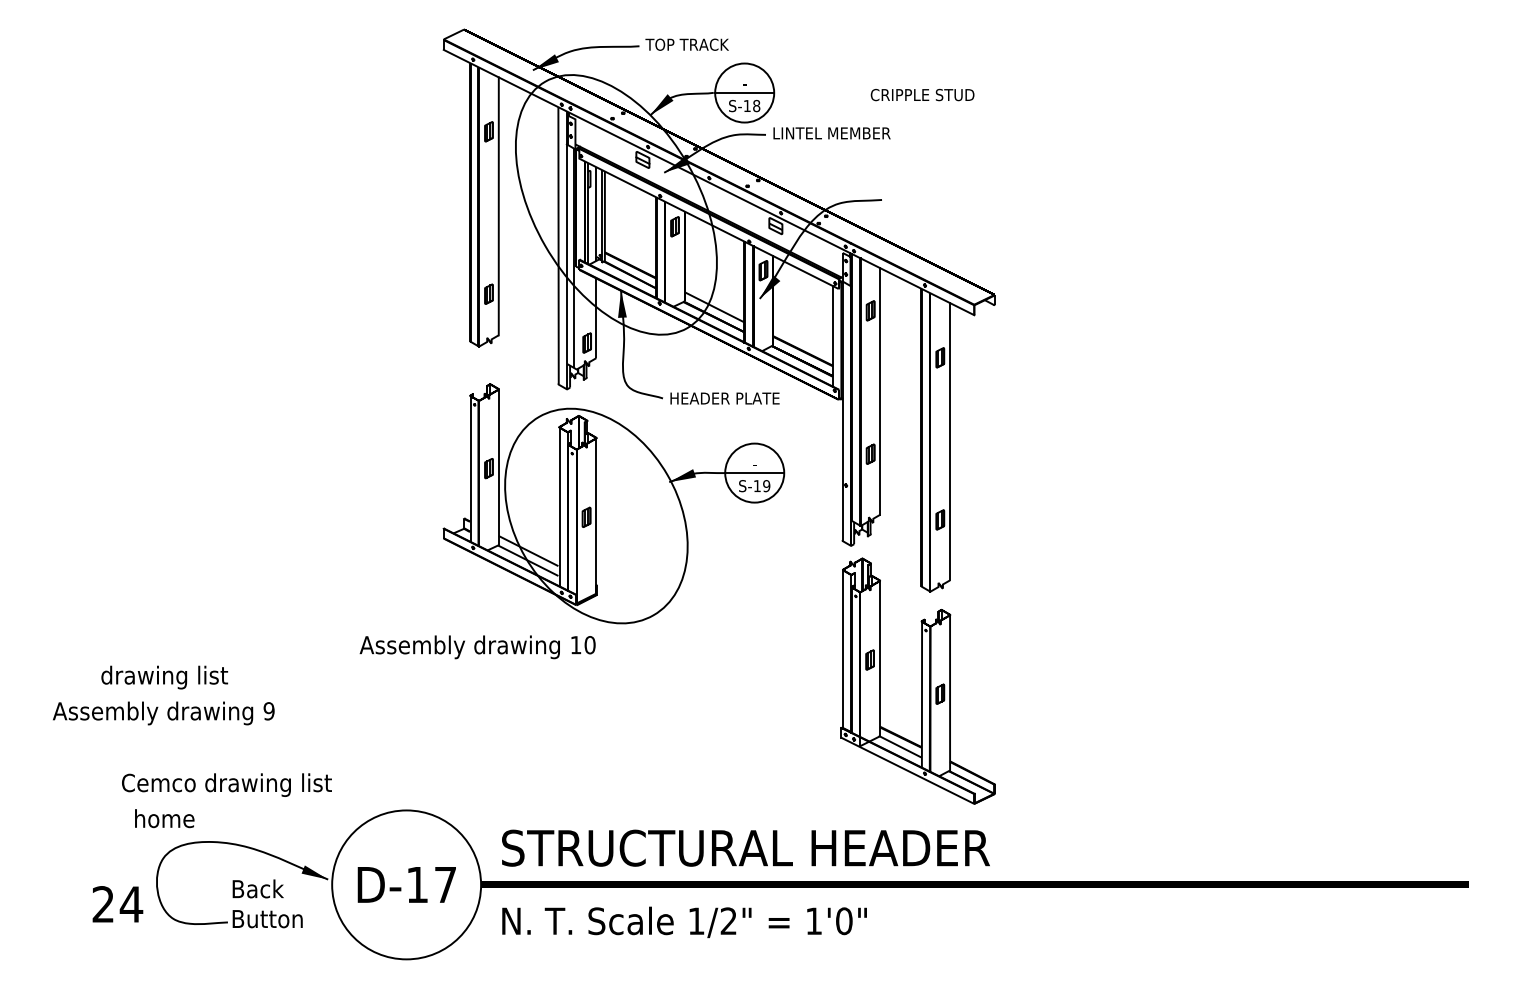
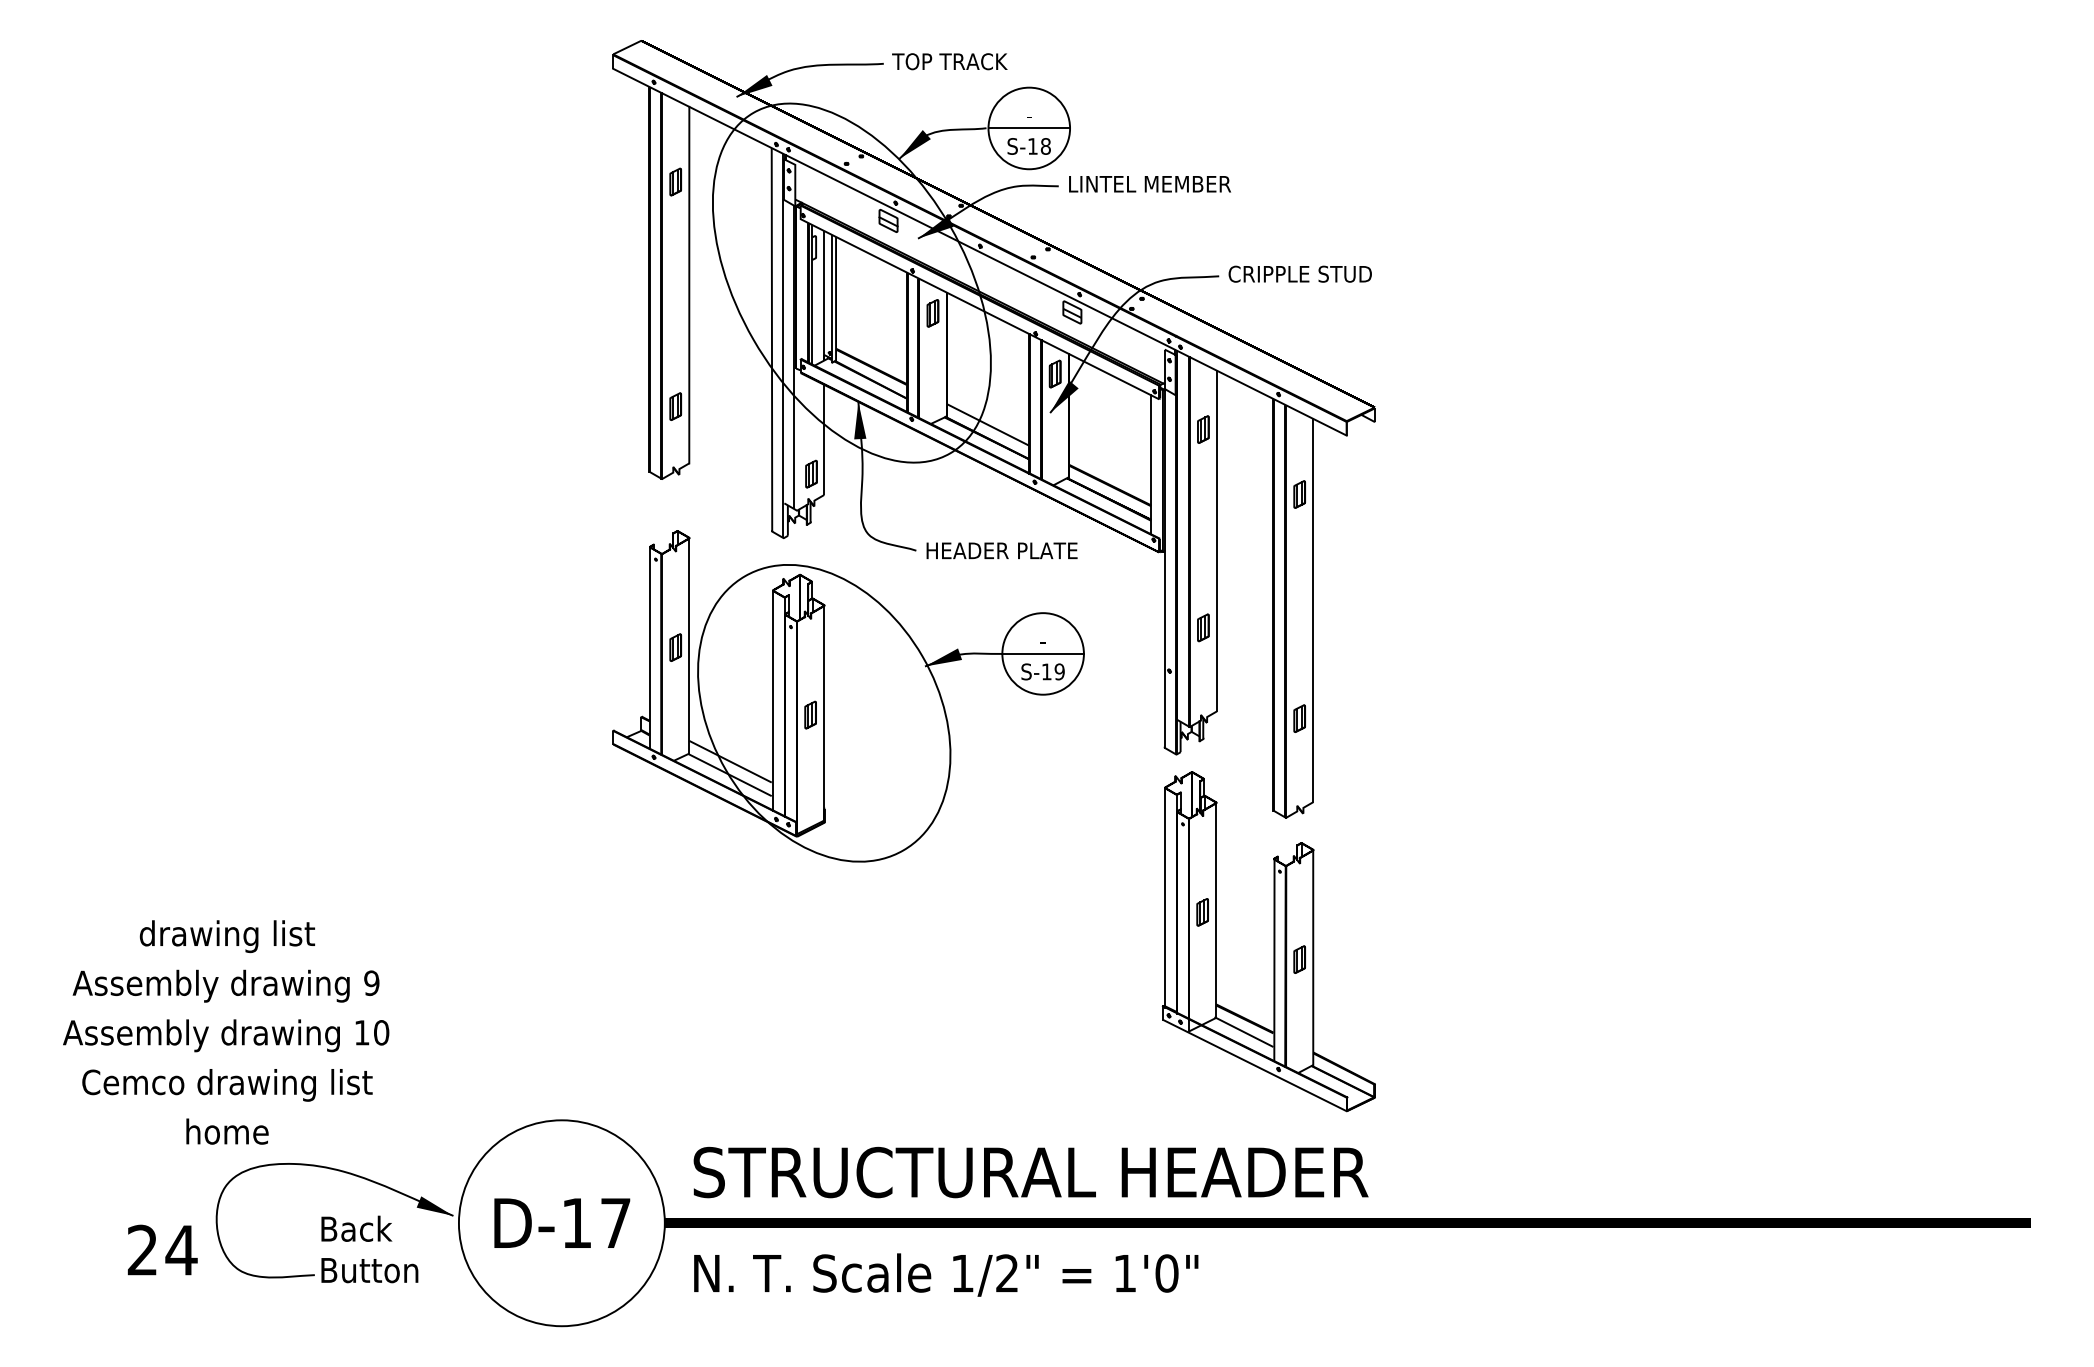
text: (922, 94) -> (1299, 273), moved
text: (477, 647) -> (226, 1035), moved
text: (226, 785) -> (227, 1085), moved

